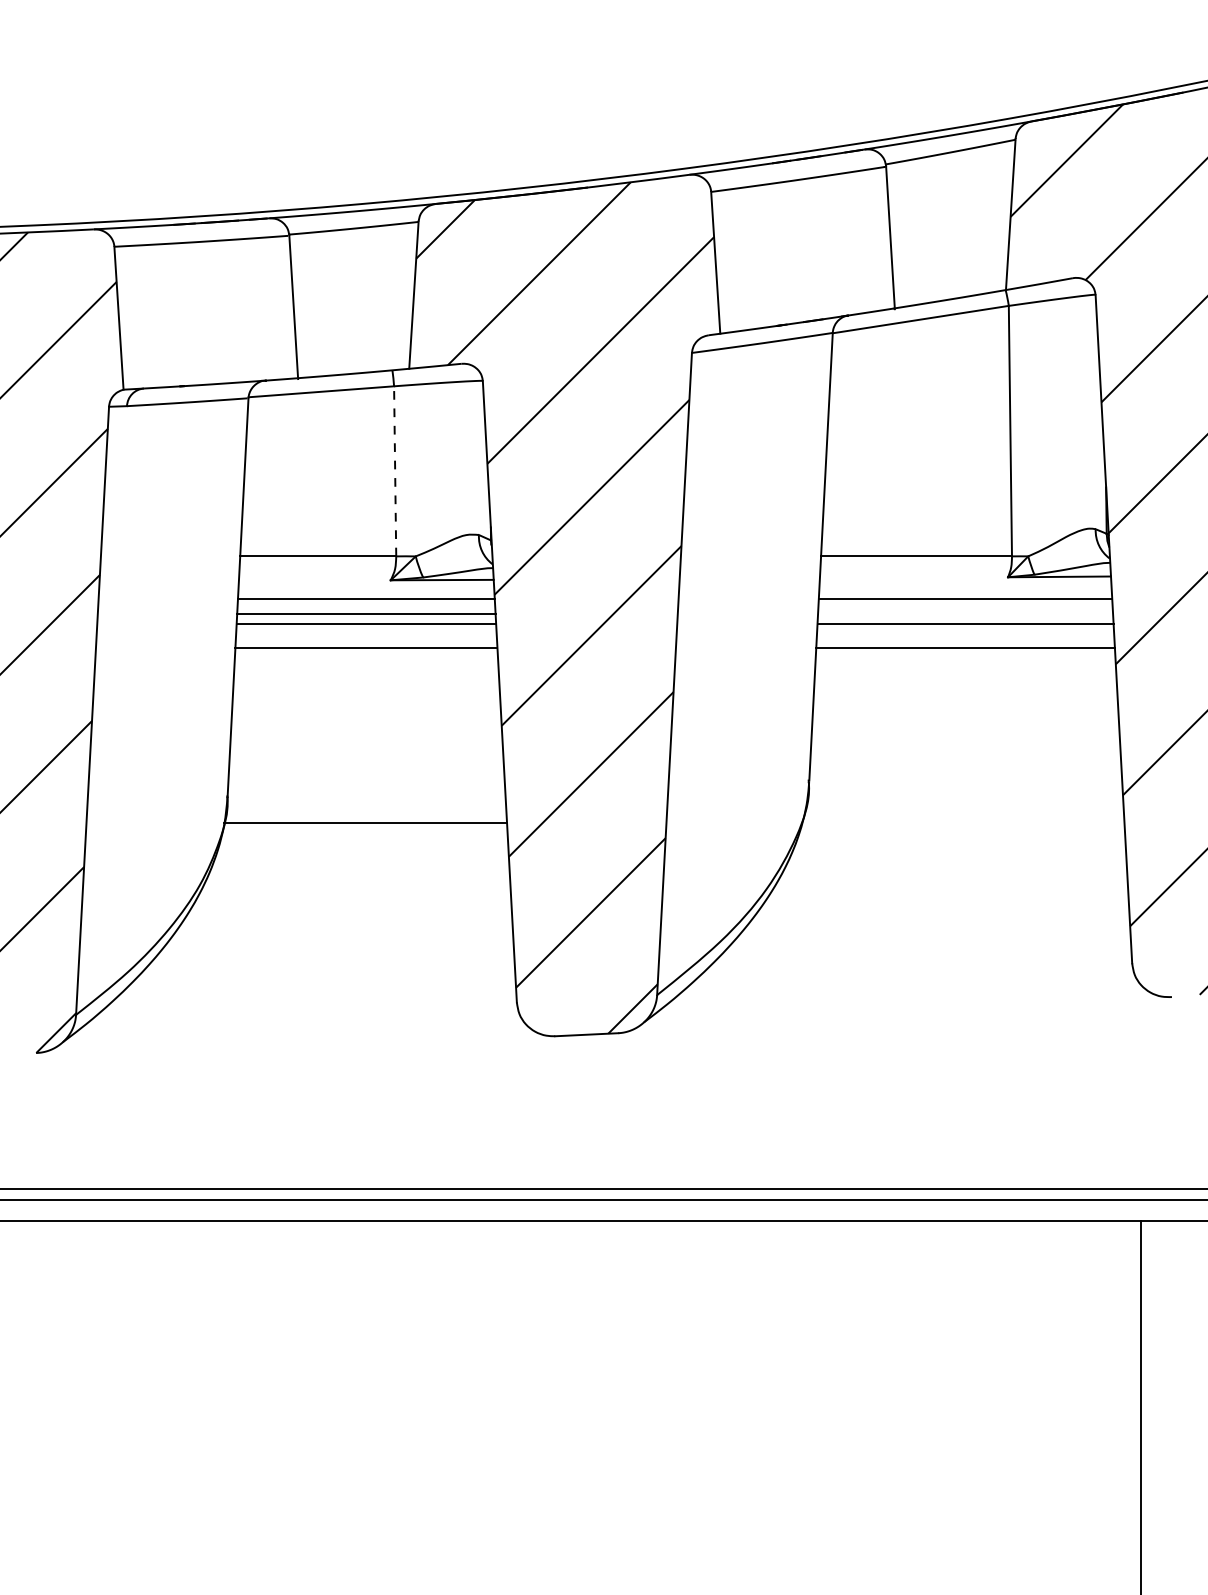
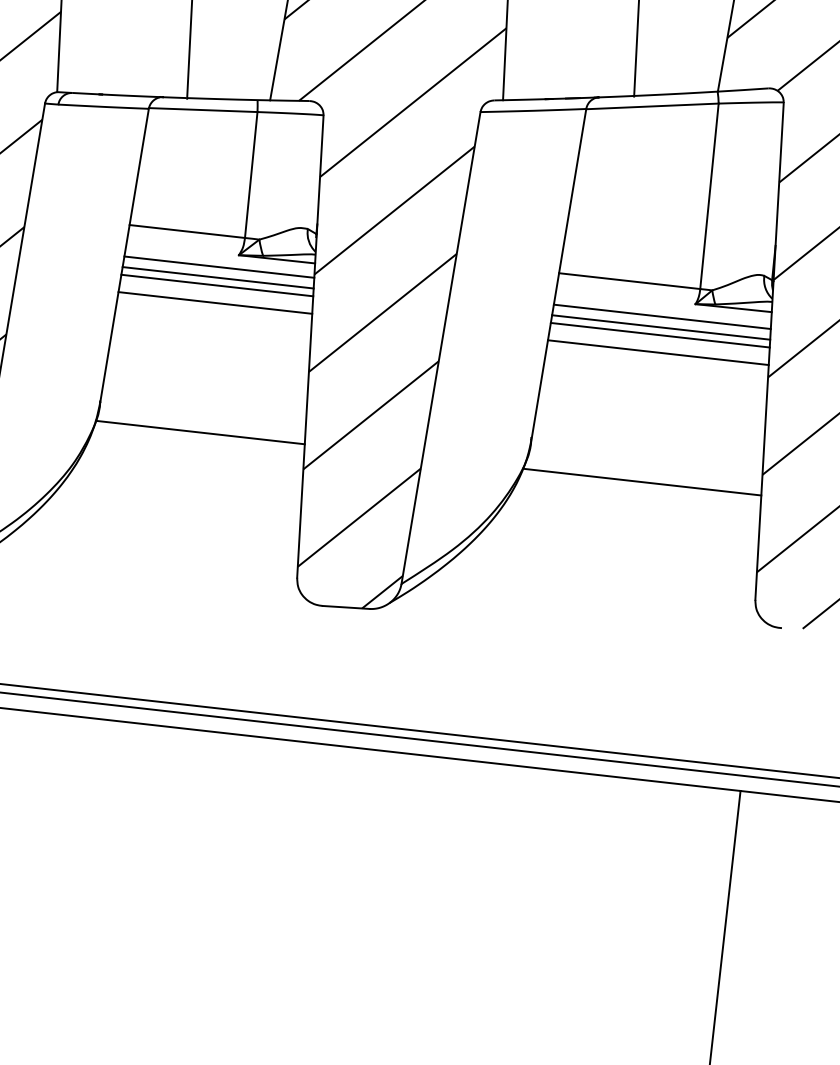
line: (395, 470) -> (251, 174), dashed -> solid
line: (965, 613) -> (661, 327), added
line: (963, 822) -> (642, 481), added

